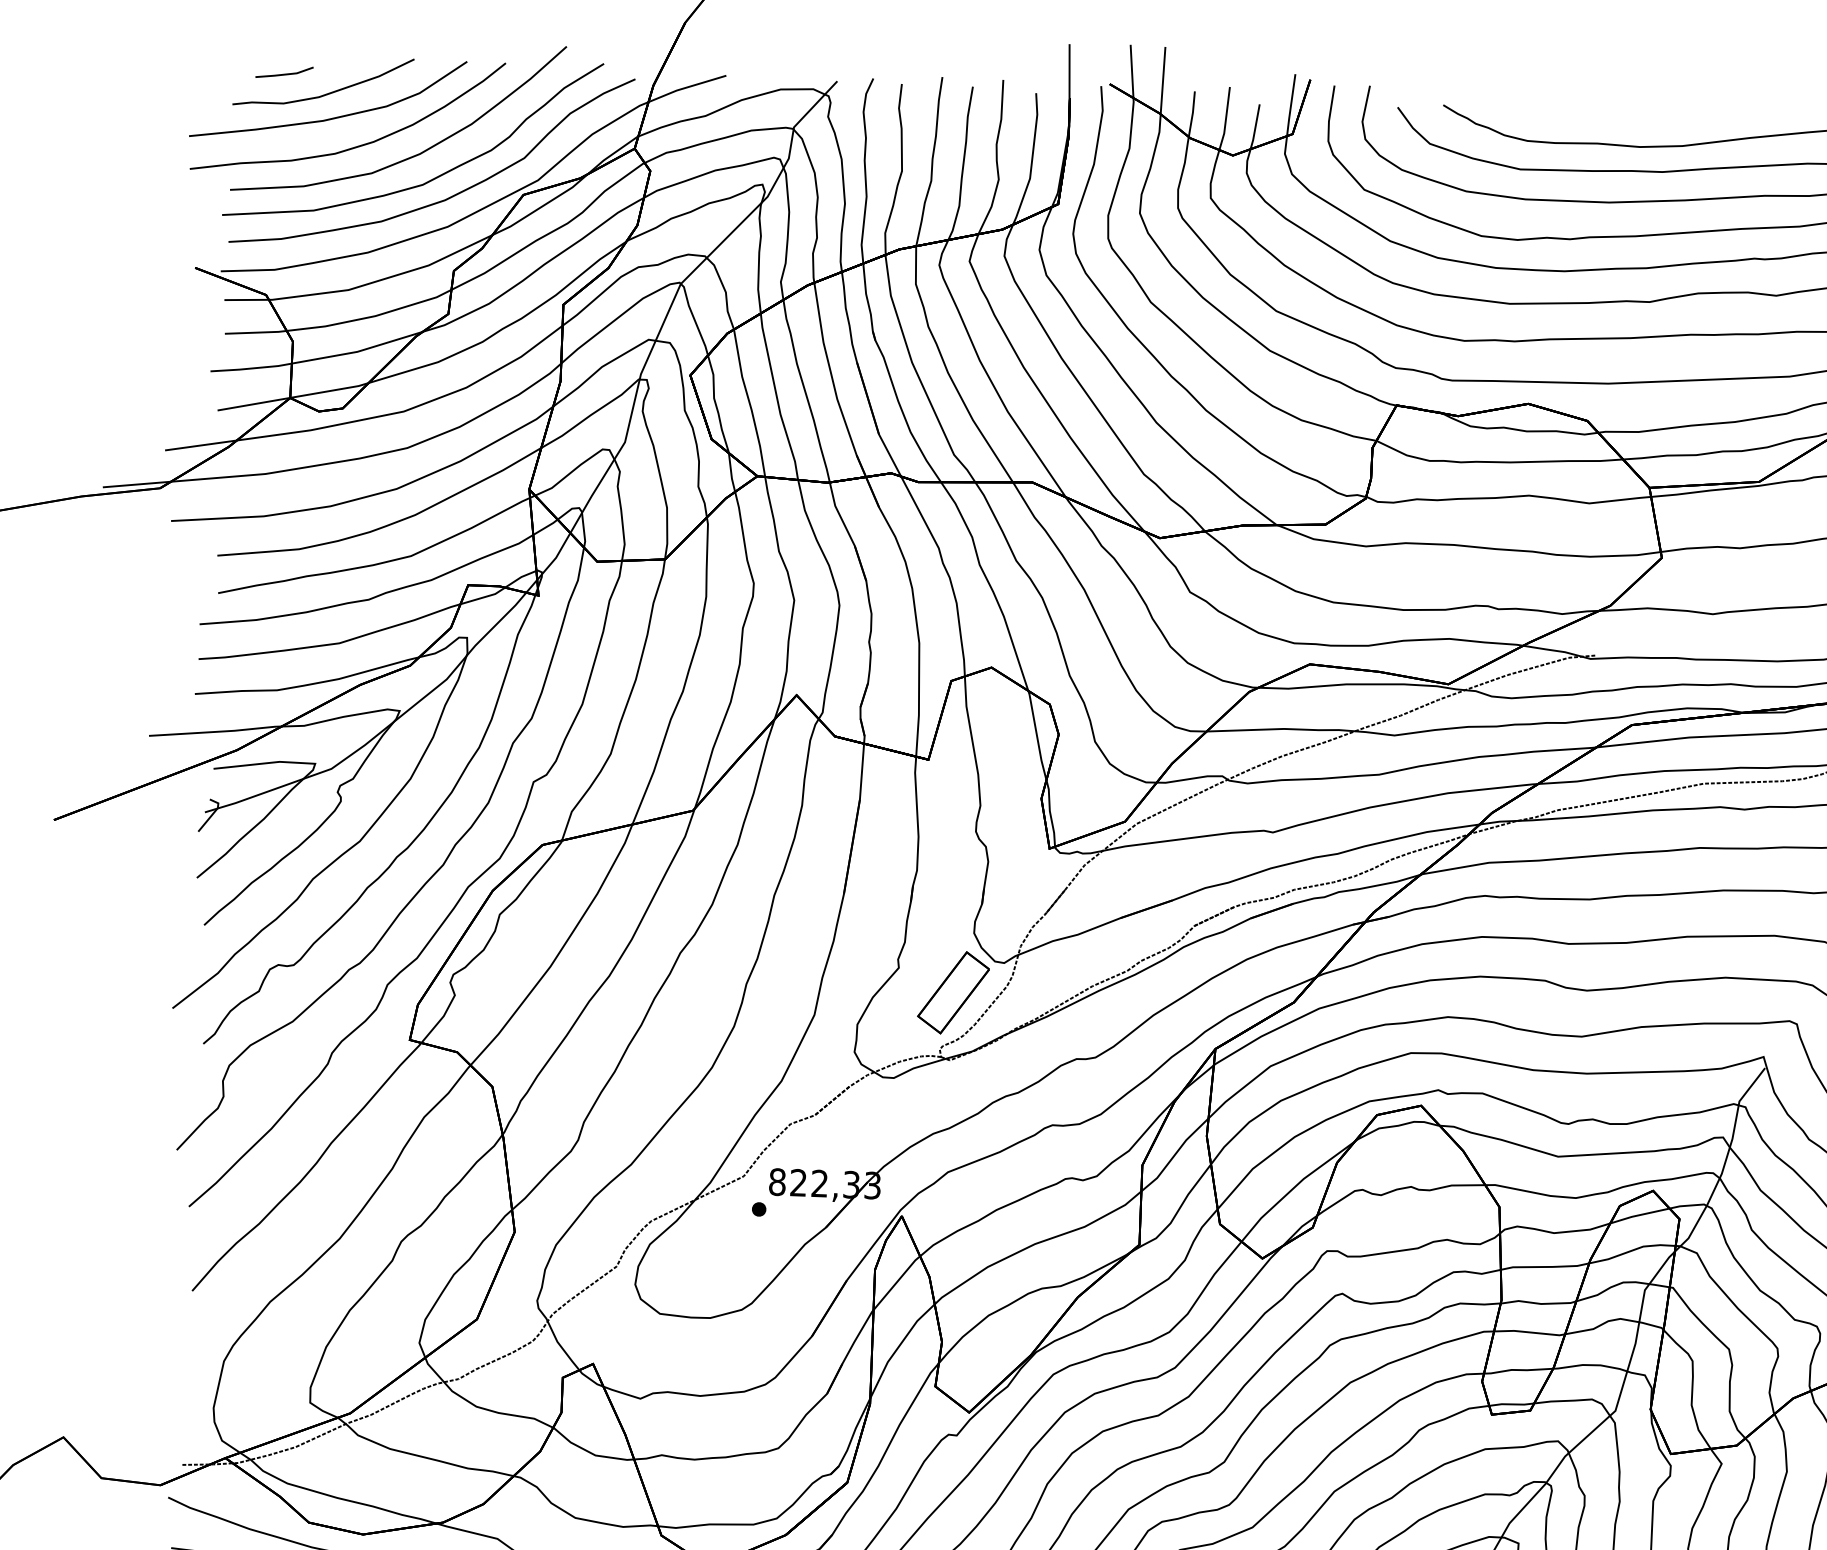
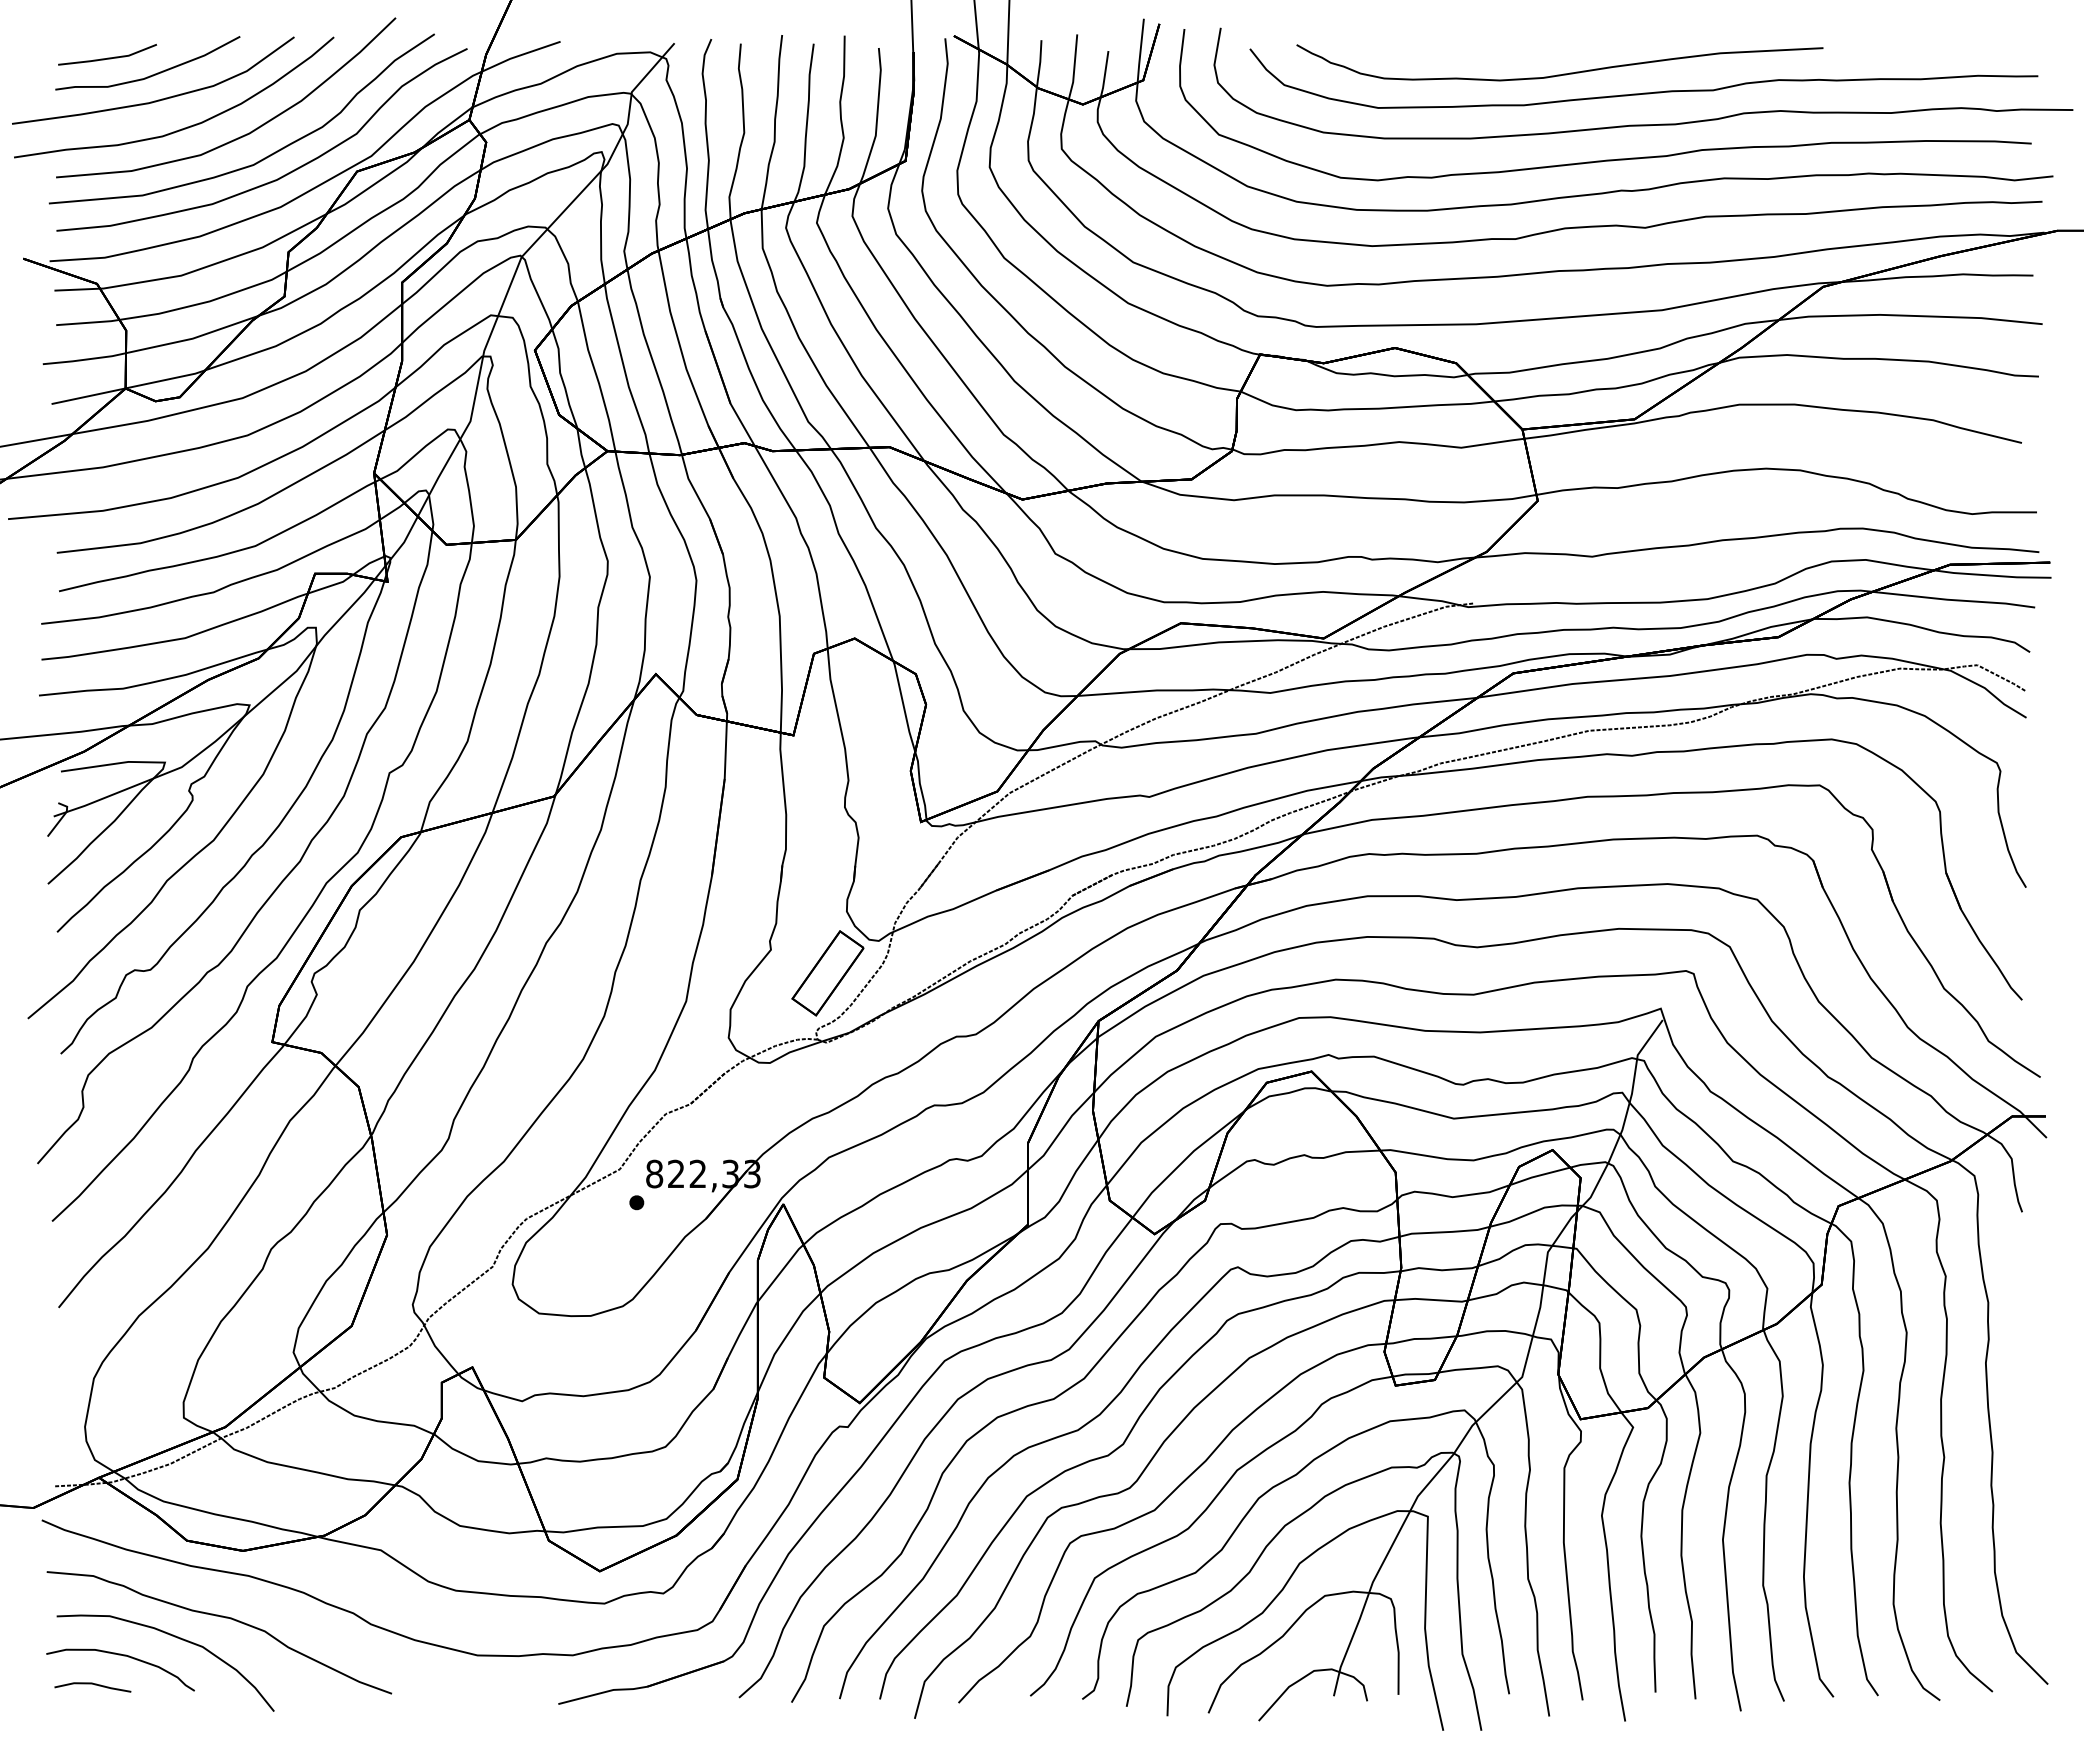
part: (284, 71) -> (107, 54), size x1.67

